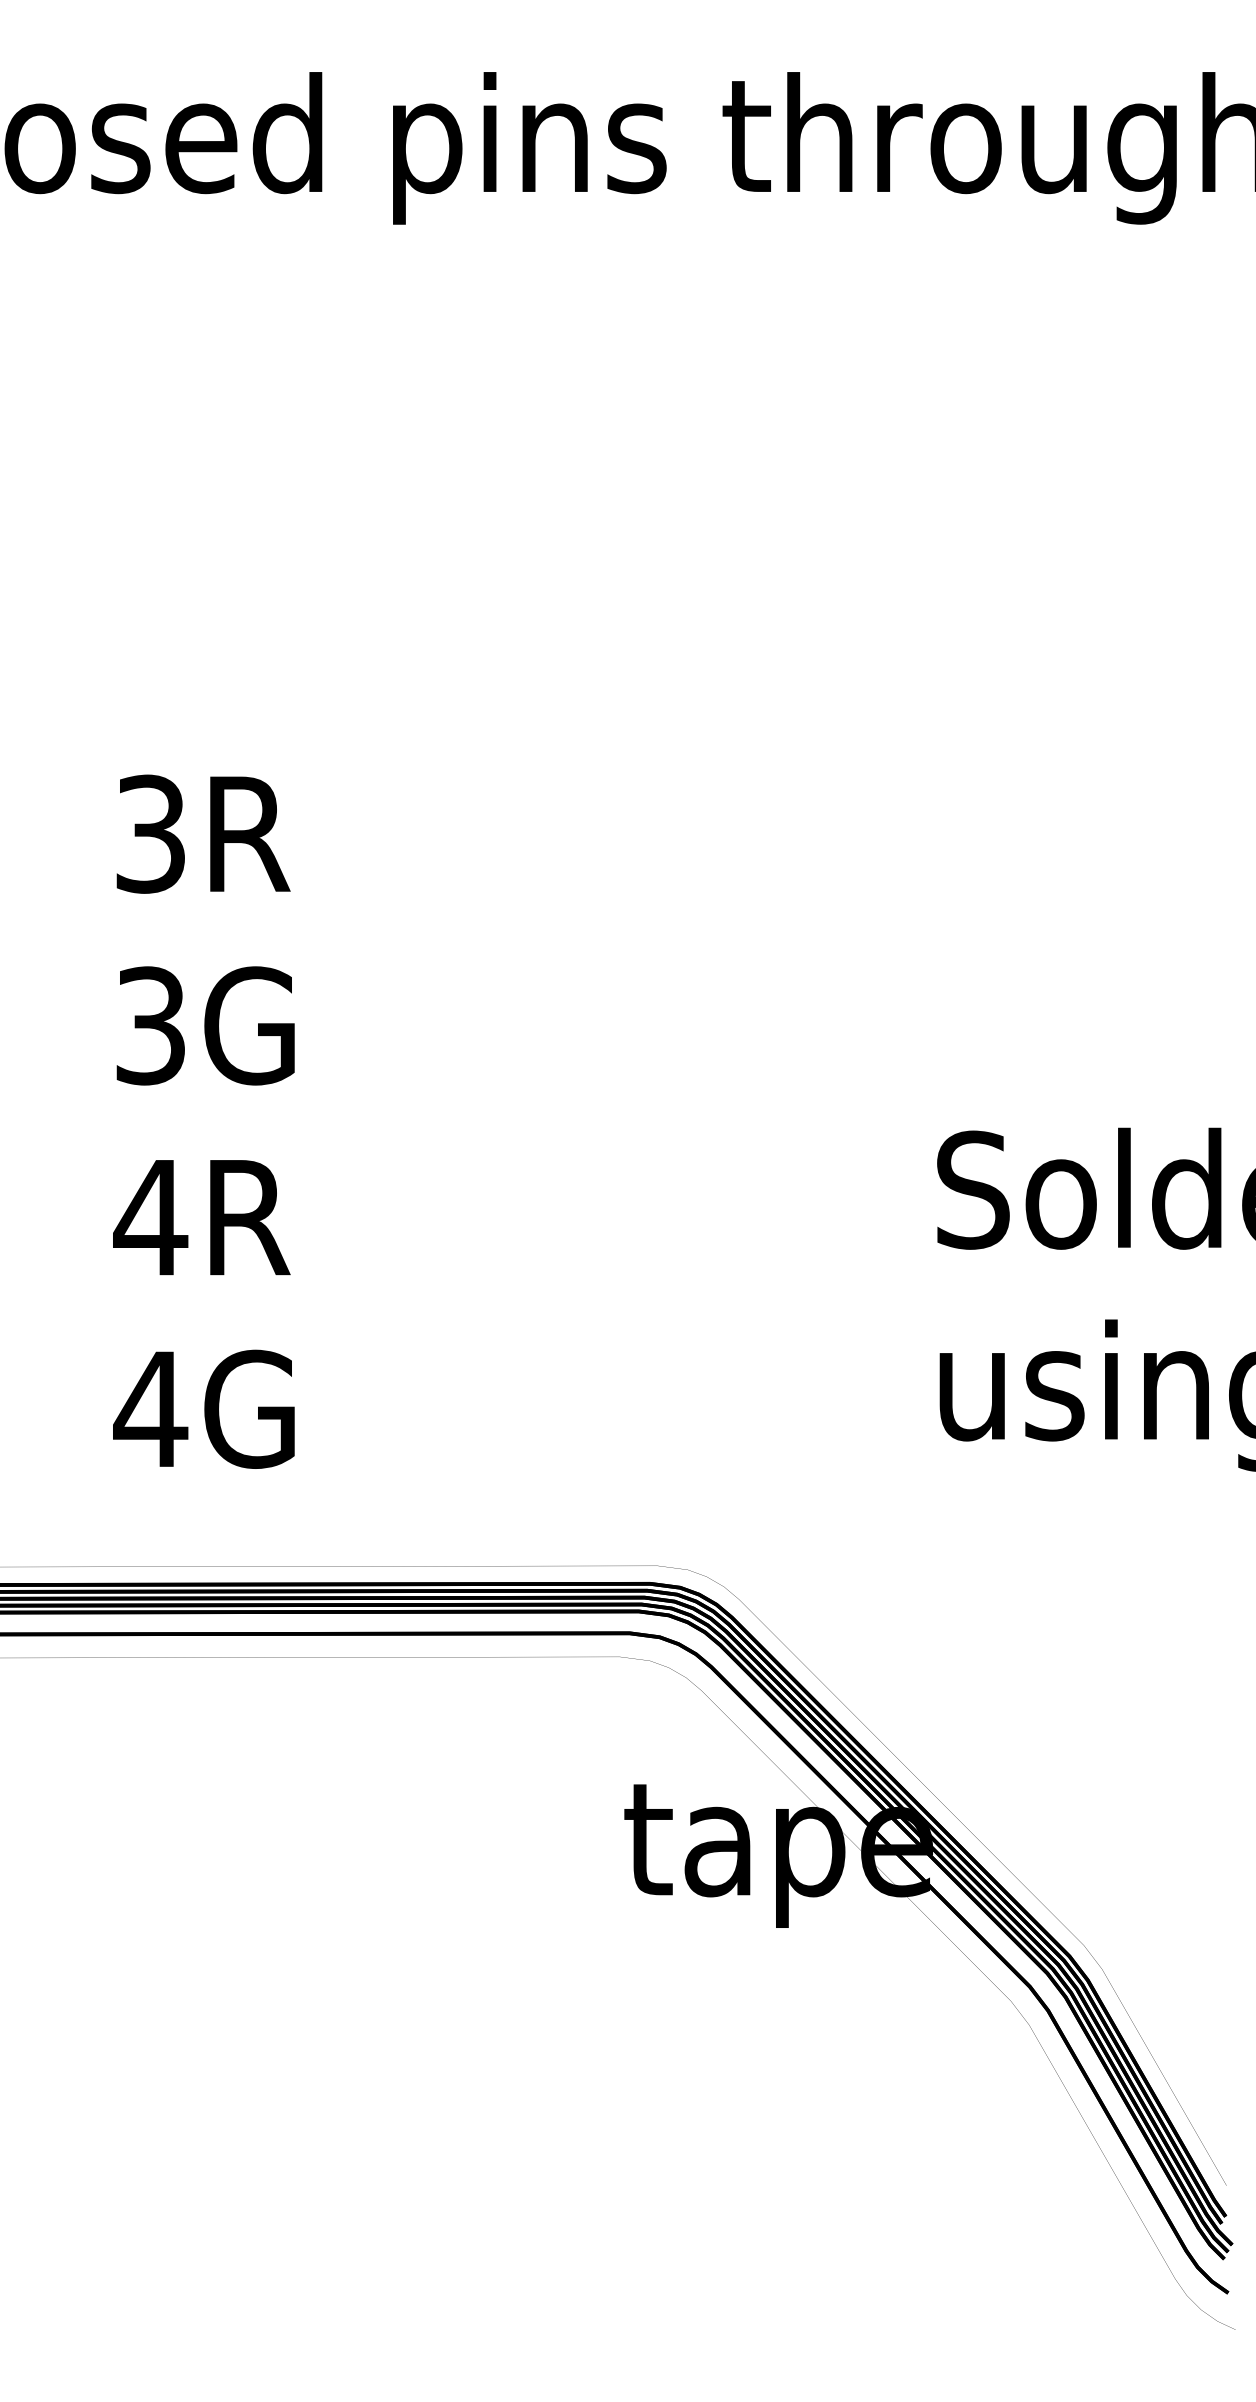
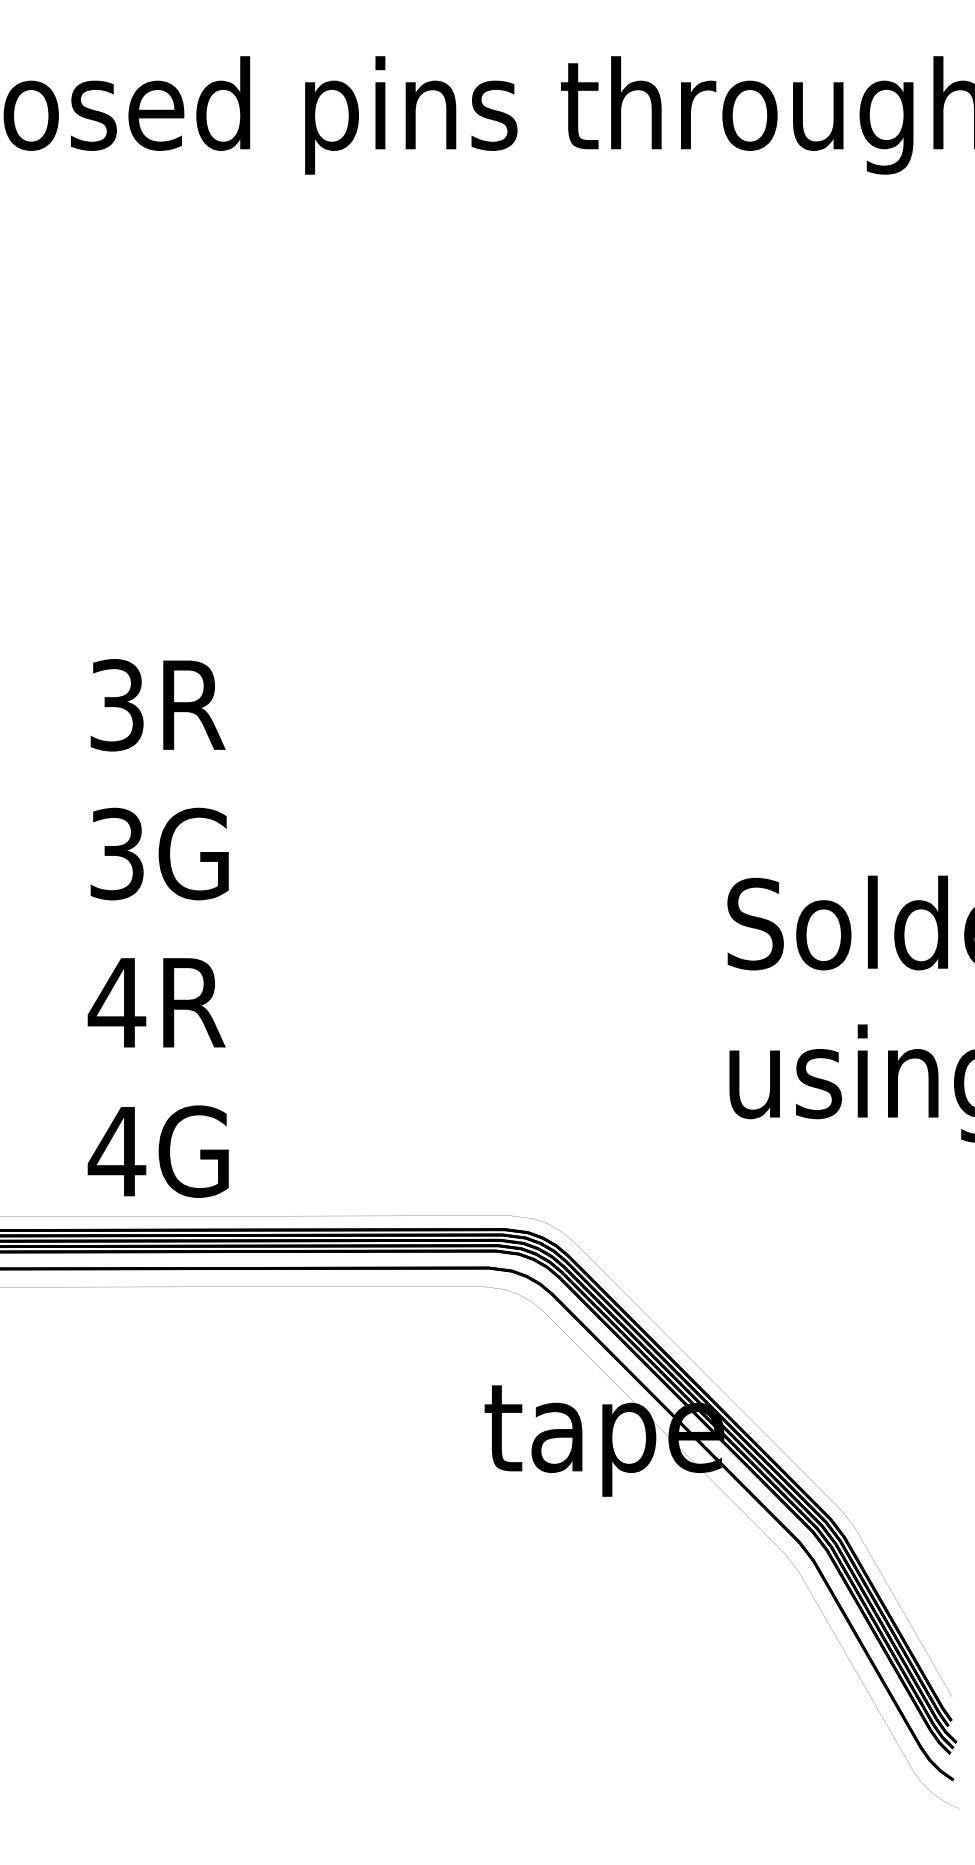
text: (203, 1121) -> (158, 928), moved

